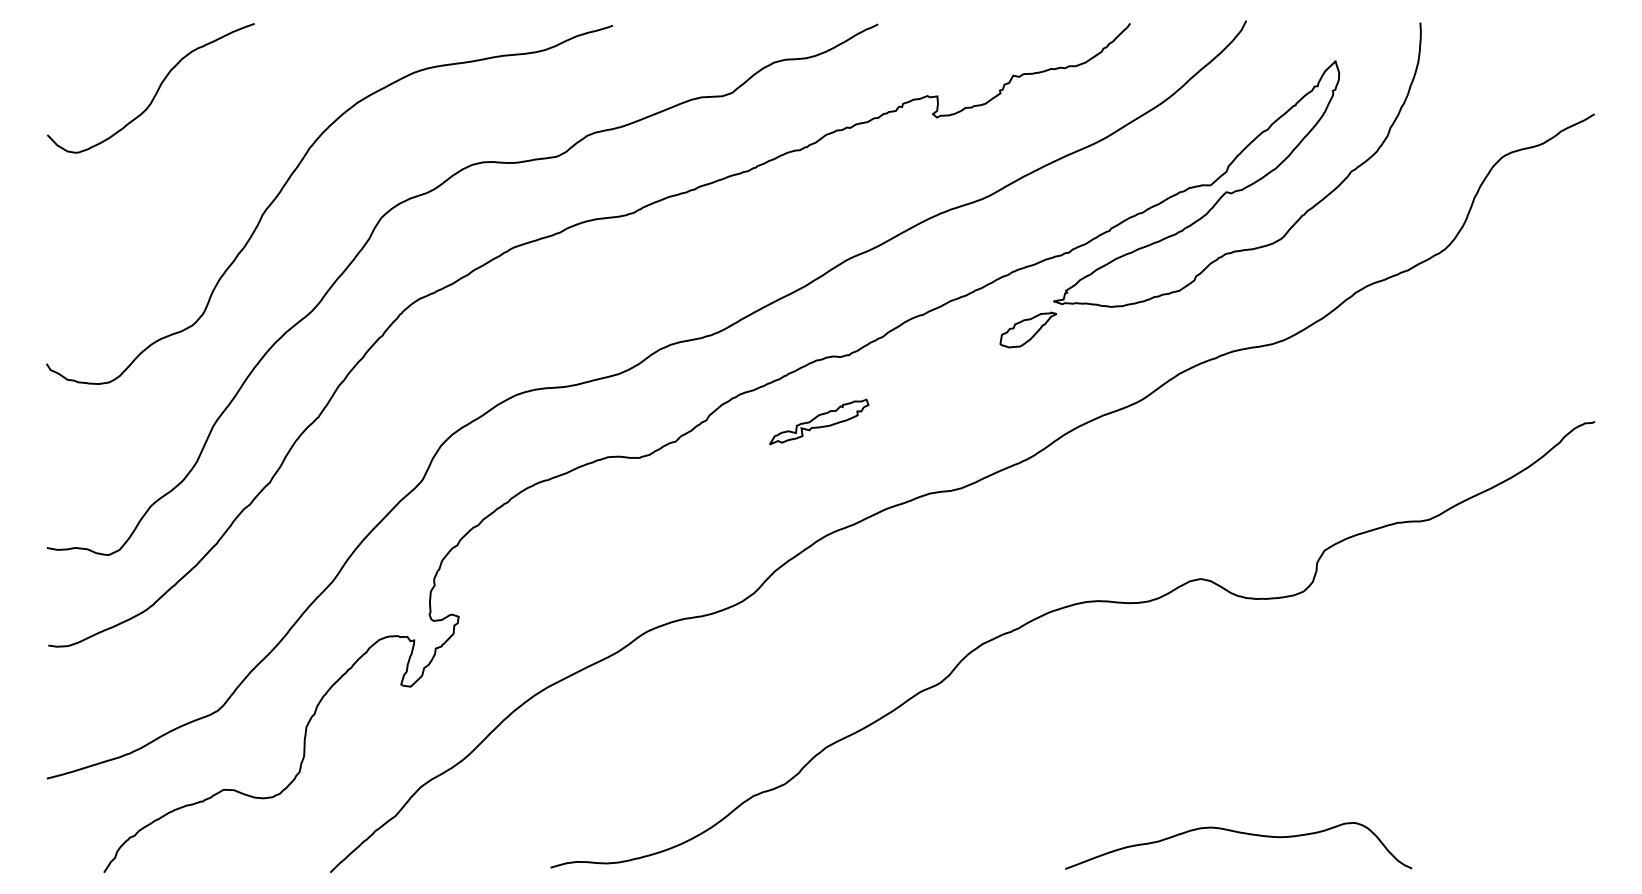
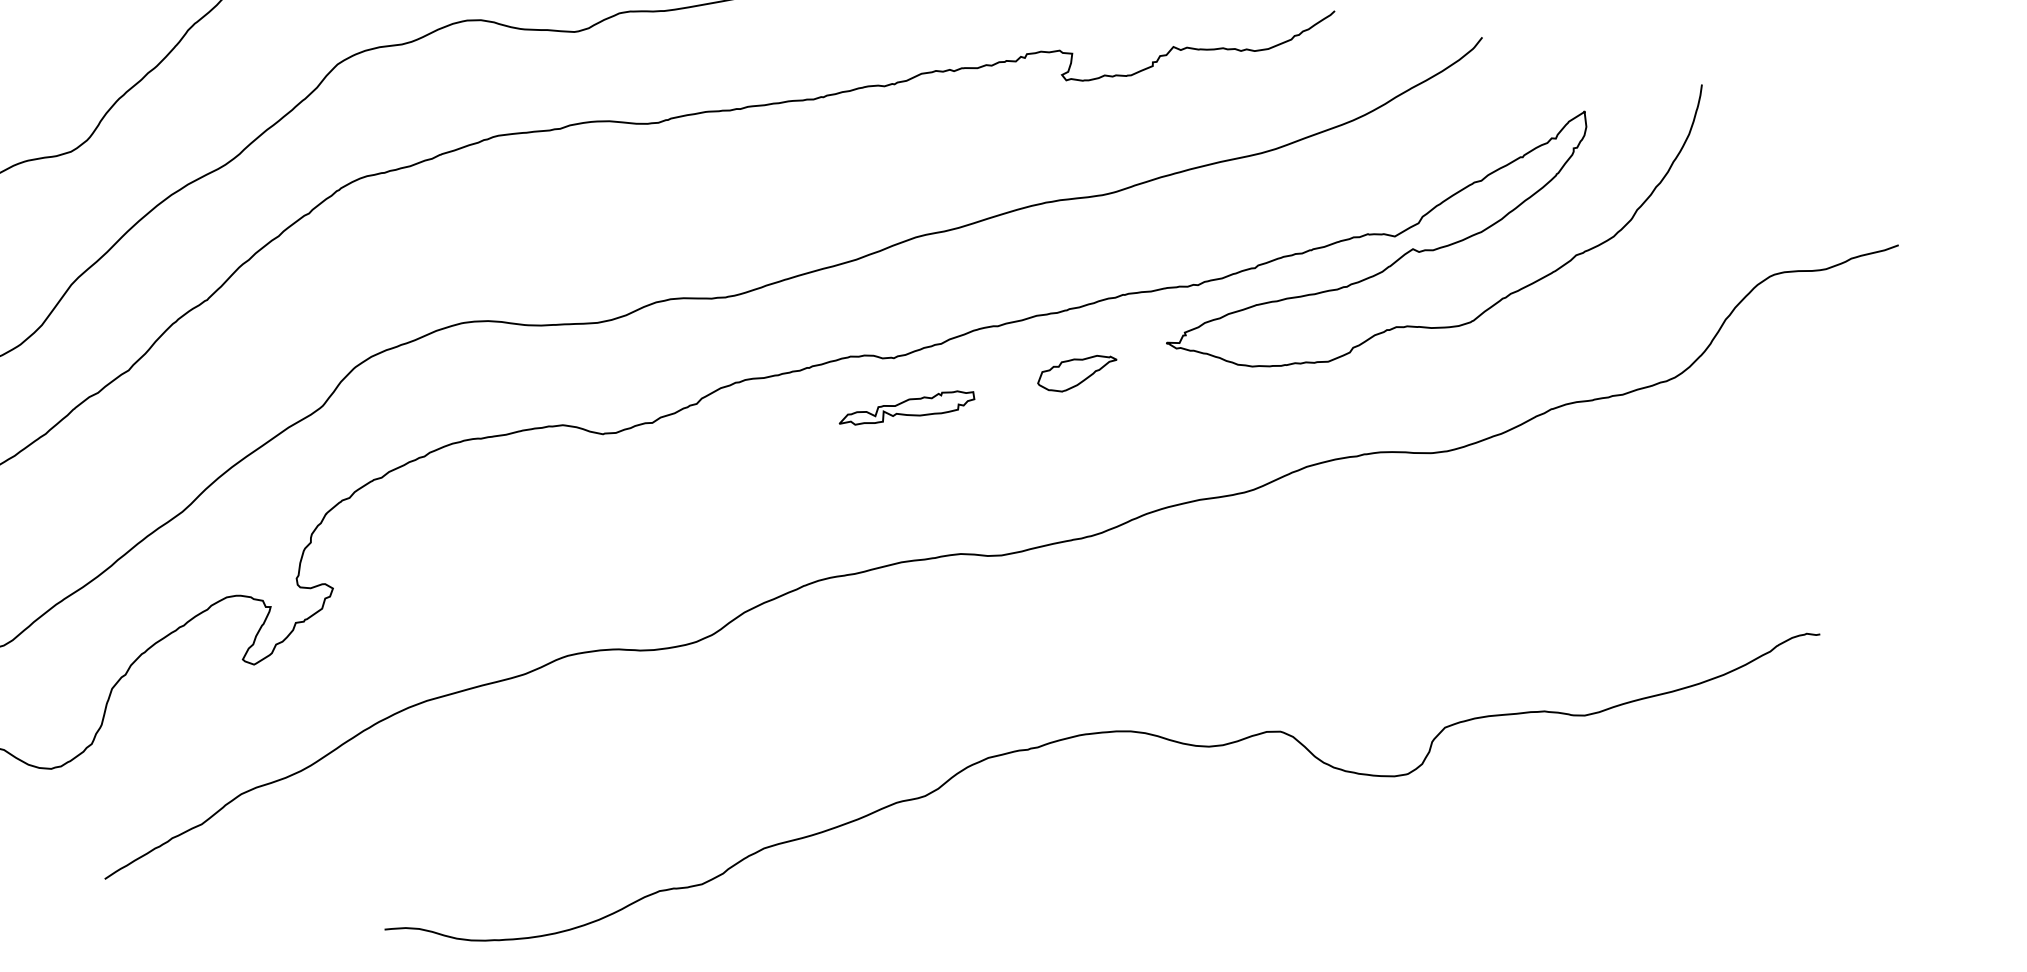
part: (1027, 329) -> (1076, 371), moved
part: (819, 421) -> (908, 407), moved

